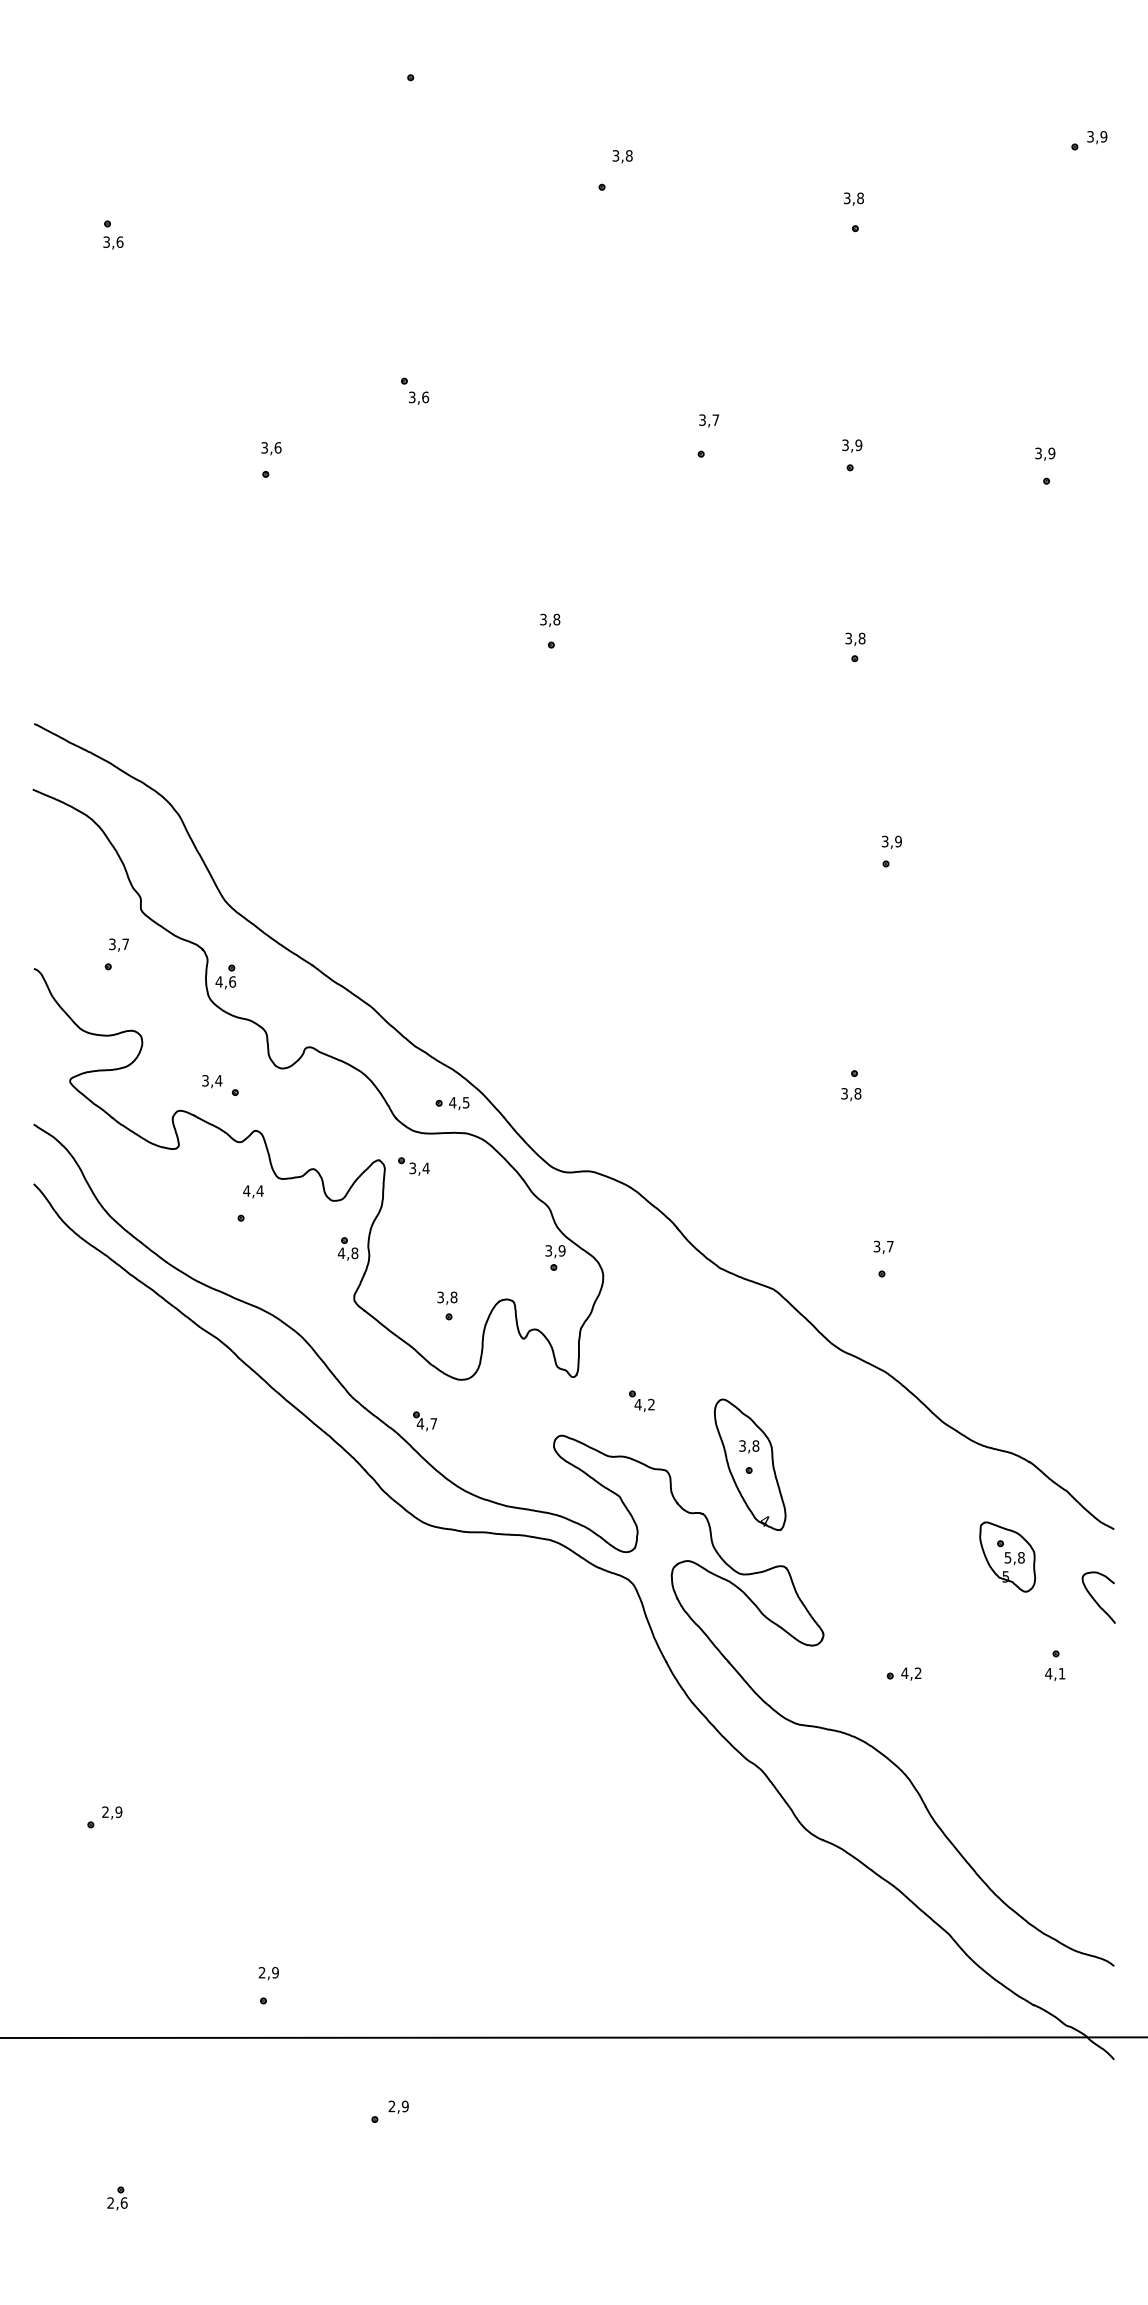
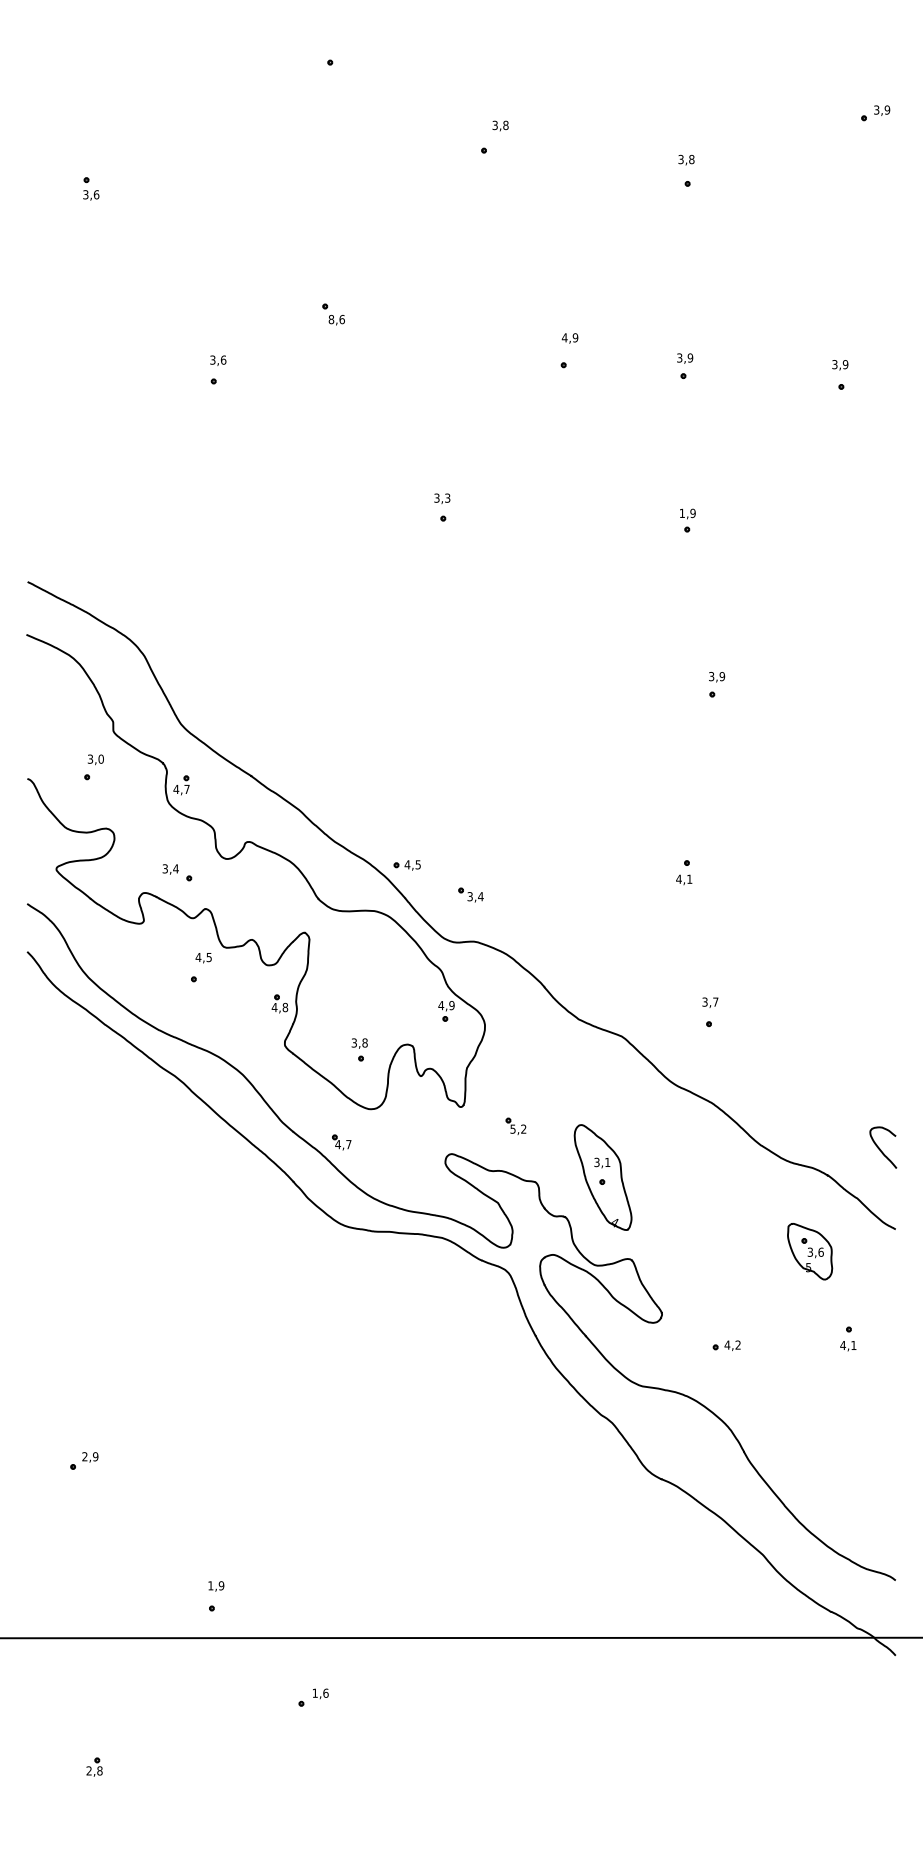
text: (411, 397) -> (330, 319), 3,6 -> 8,6
text: (708, 419) -> (569, 337), 3,7 -> 4,9
text: (556, 619) -> (447, 498), 3,8 -> 3,3
text: (855, 638) -> (687, 513), 3,8 -> 1,9
text: (125, 944) -> (100, 759), 3,7 -> 3,0
text: (232, 981) -> (187, 789), 4,6 -> 4,7
text: (851, 1093) -> (684, 879), 3,8 -> 4,1
part: (452, 1103) -> (407, 865), moved
part: (413, 1166) -> (470, 895), moved
text: (259, 1190) -> (208, 957), 4,4 -> 4,5
text: (548, 1250) -> (441, 1005), 3,9 -> 4,9
text: (637, 1404) -> (512, 1129), 4,2 -> 5,2
text: (755, 1445) -> (607, 1162), 3,8 -> 3,1
text: (1014, 1557) -> (815, 1252), 5,8 -> 3,6
curve: (1095, 1599) -> (880, 1149), moved
text: (261, 1972) -> (210, 1585), 2,9 -> 1,9
text: (398, 2106) -> (320, 1693), 2,9 -> 1,6
text: (123, 2202) -> (99, 1770), 2,6 -> 2,8

